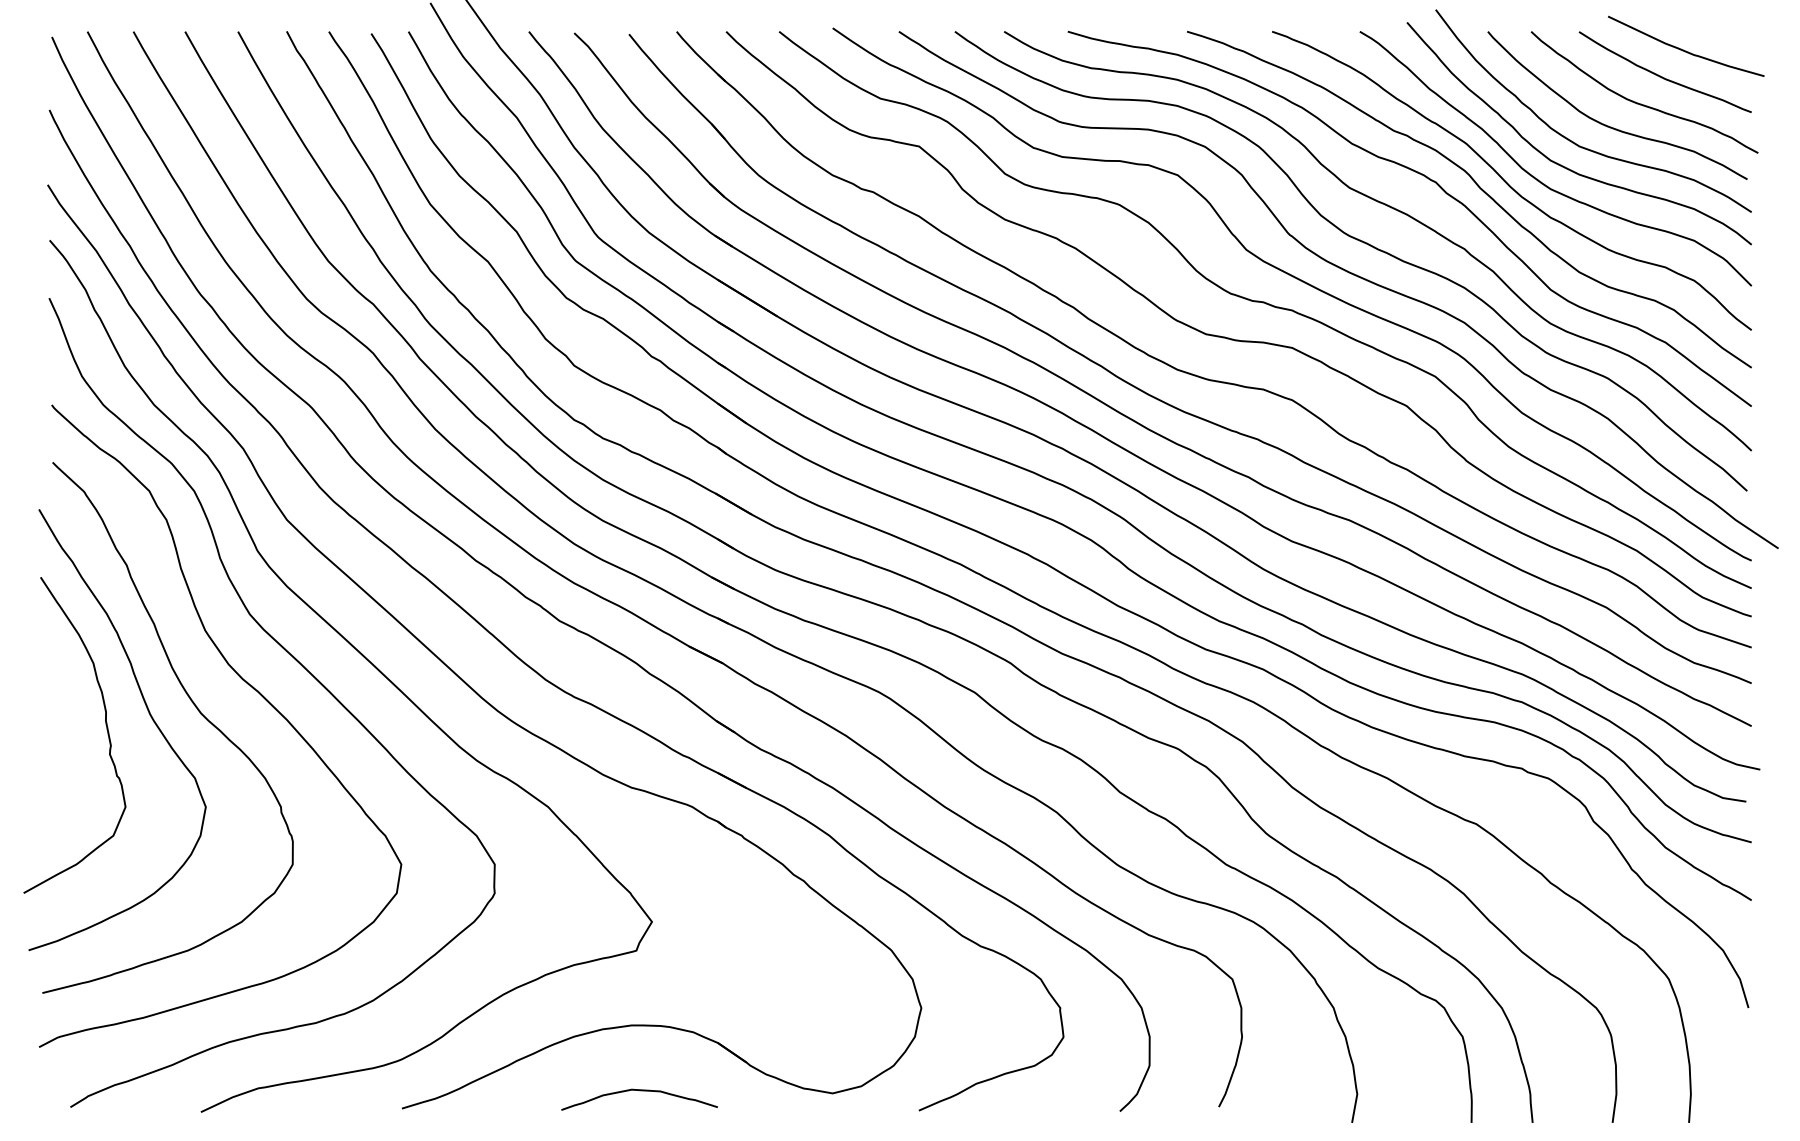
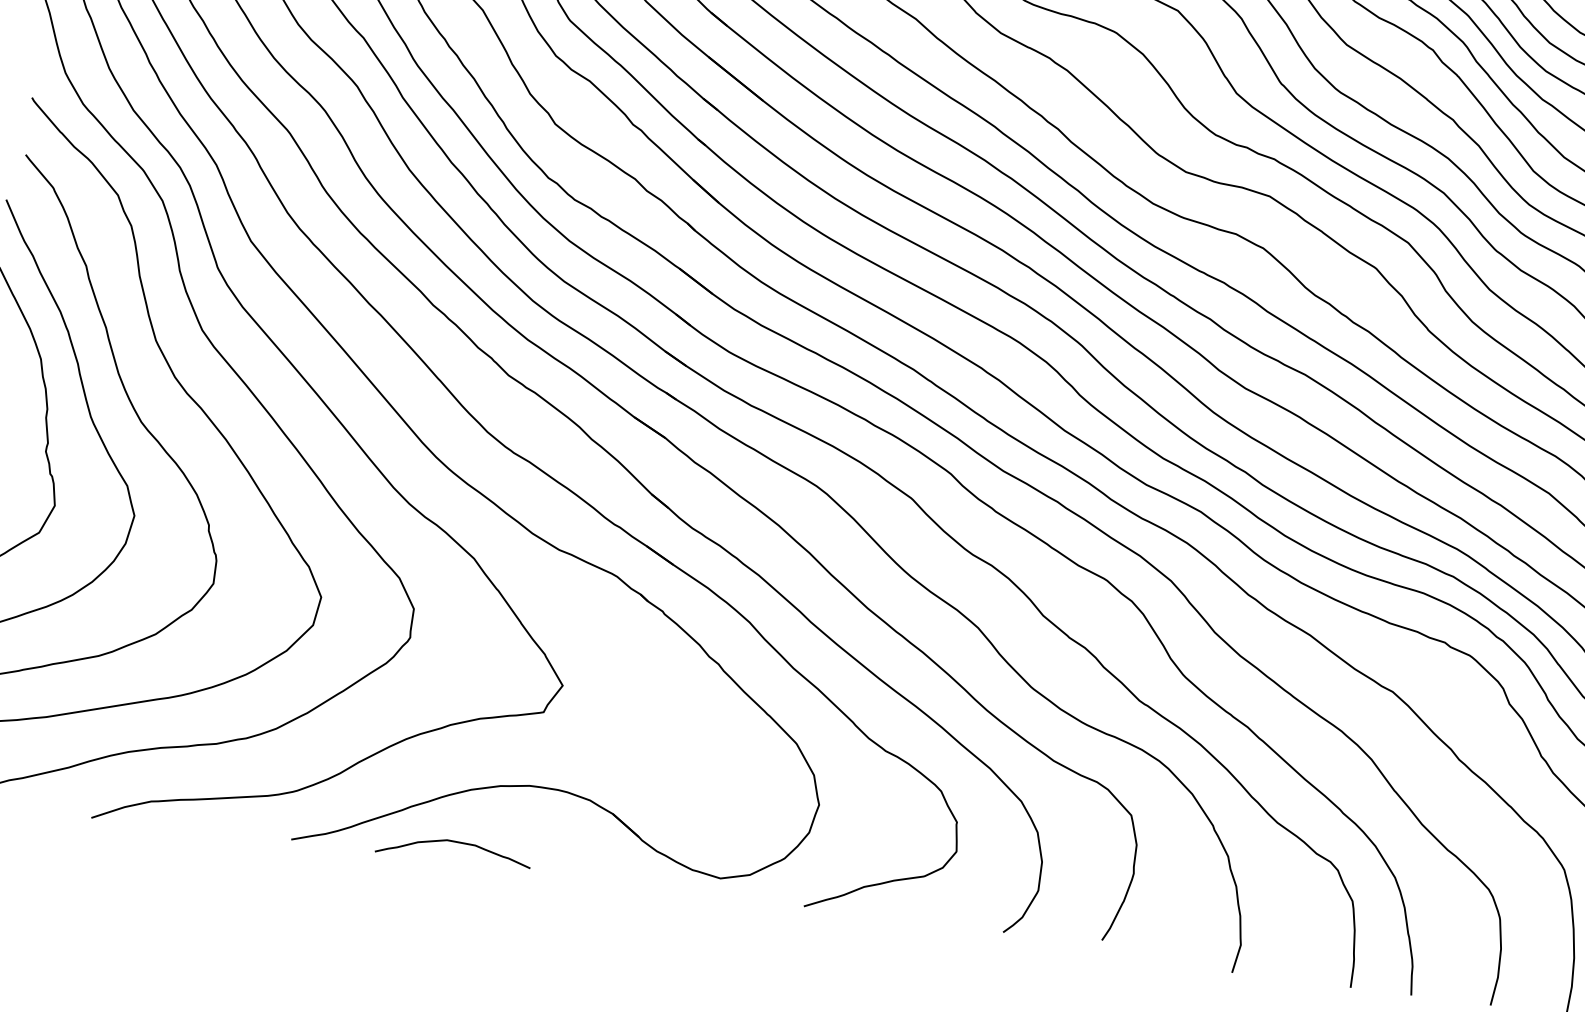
curve: (639, 1091) -> (454, 842), moved

